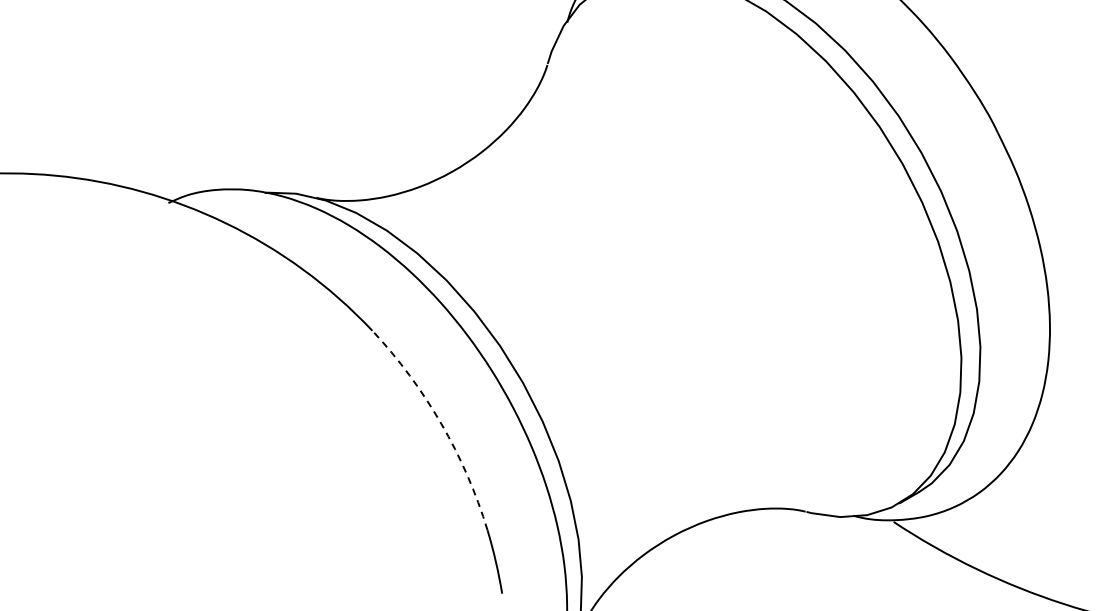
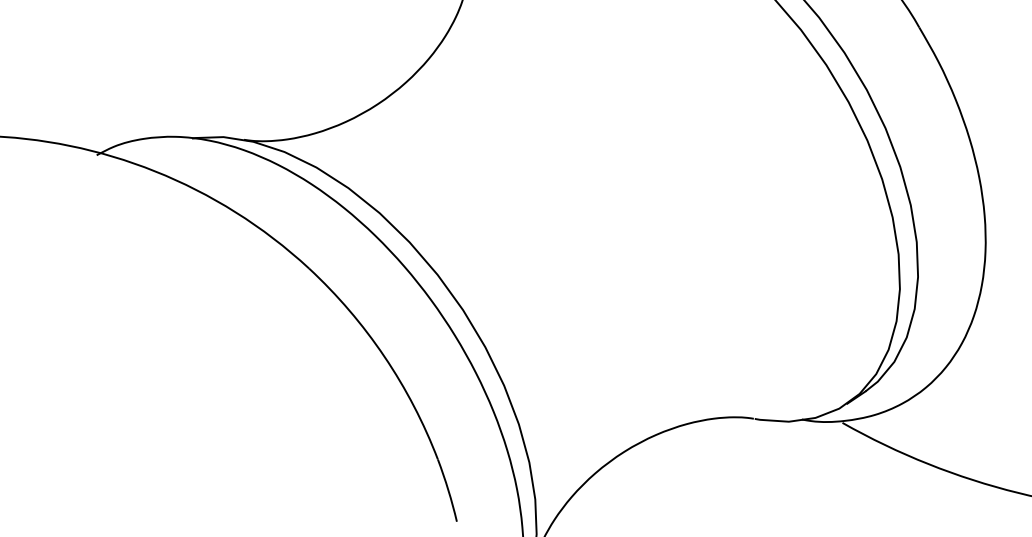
arc: (441, 423) -> (384, 356), dashed -> solid

